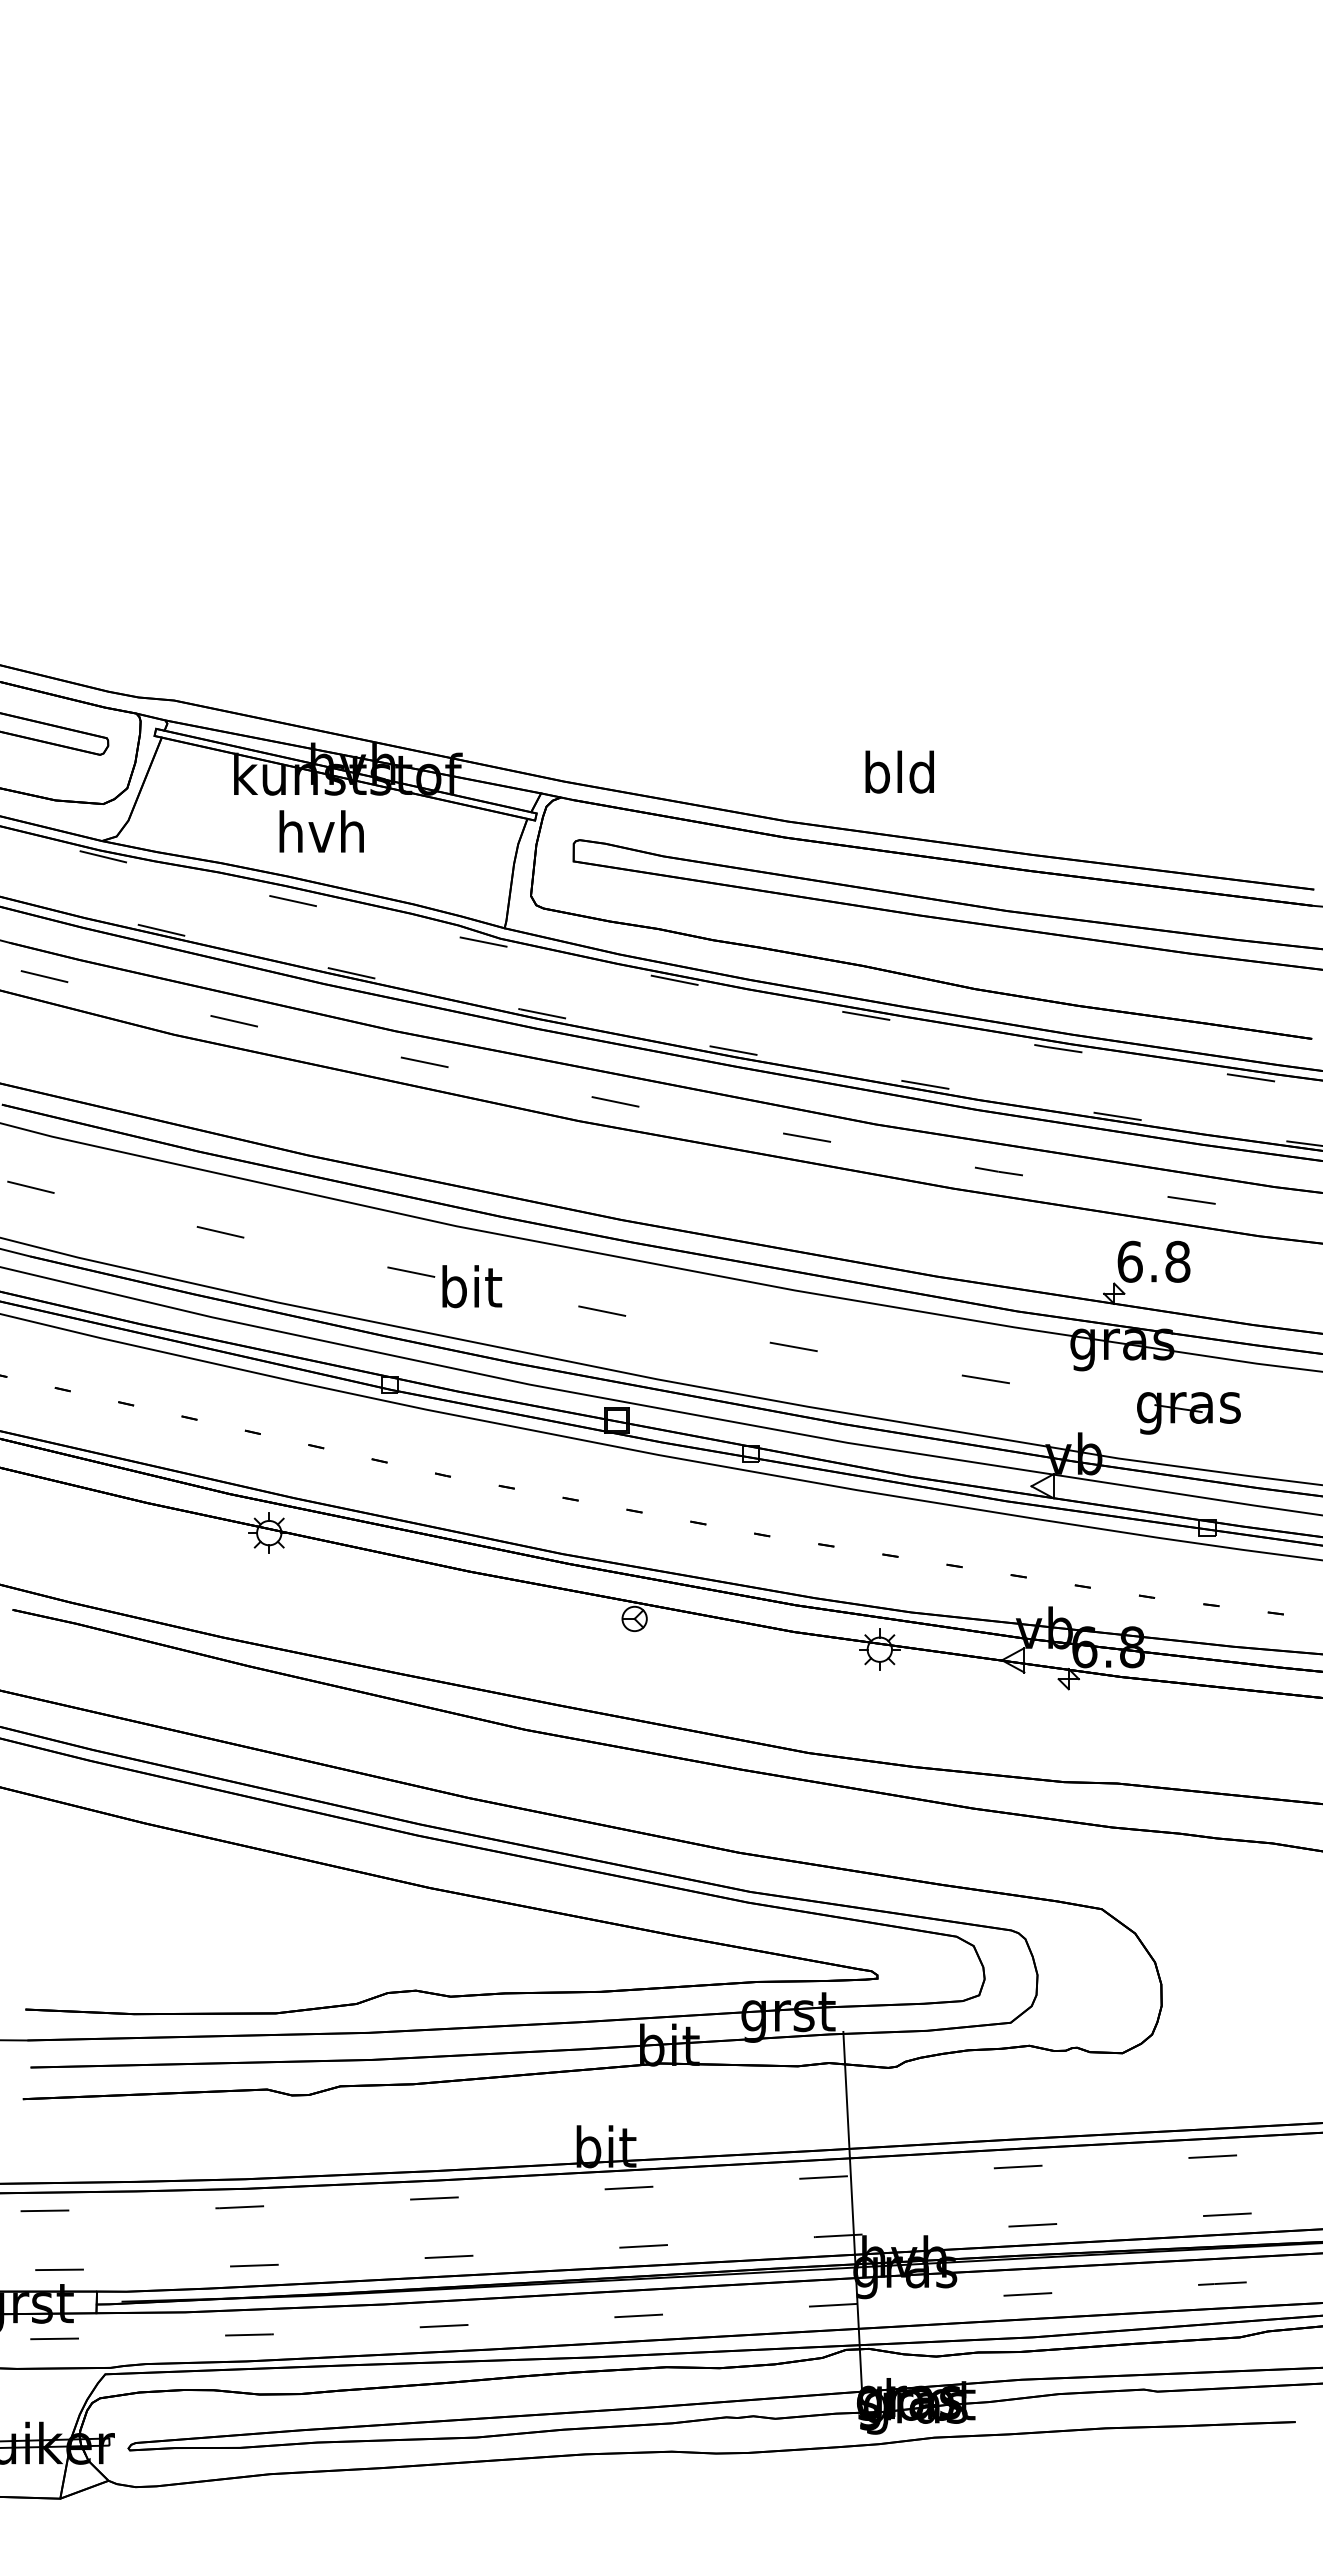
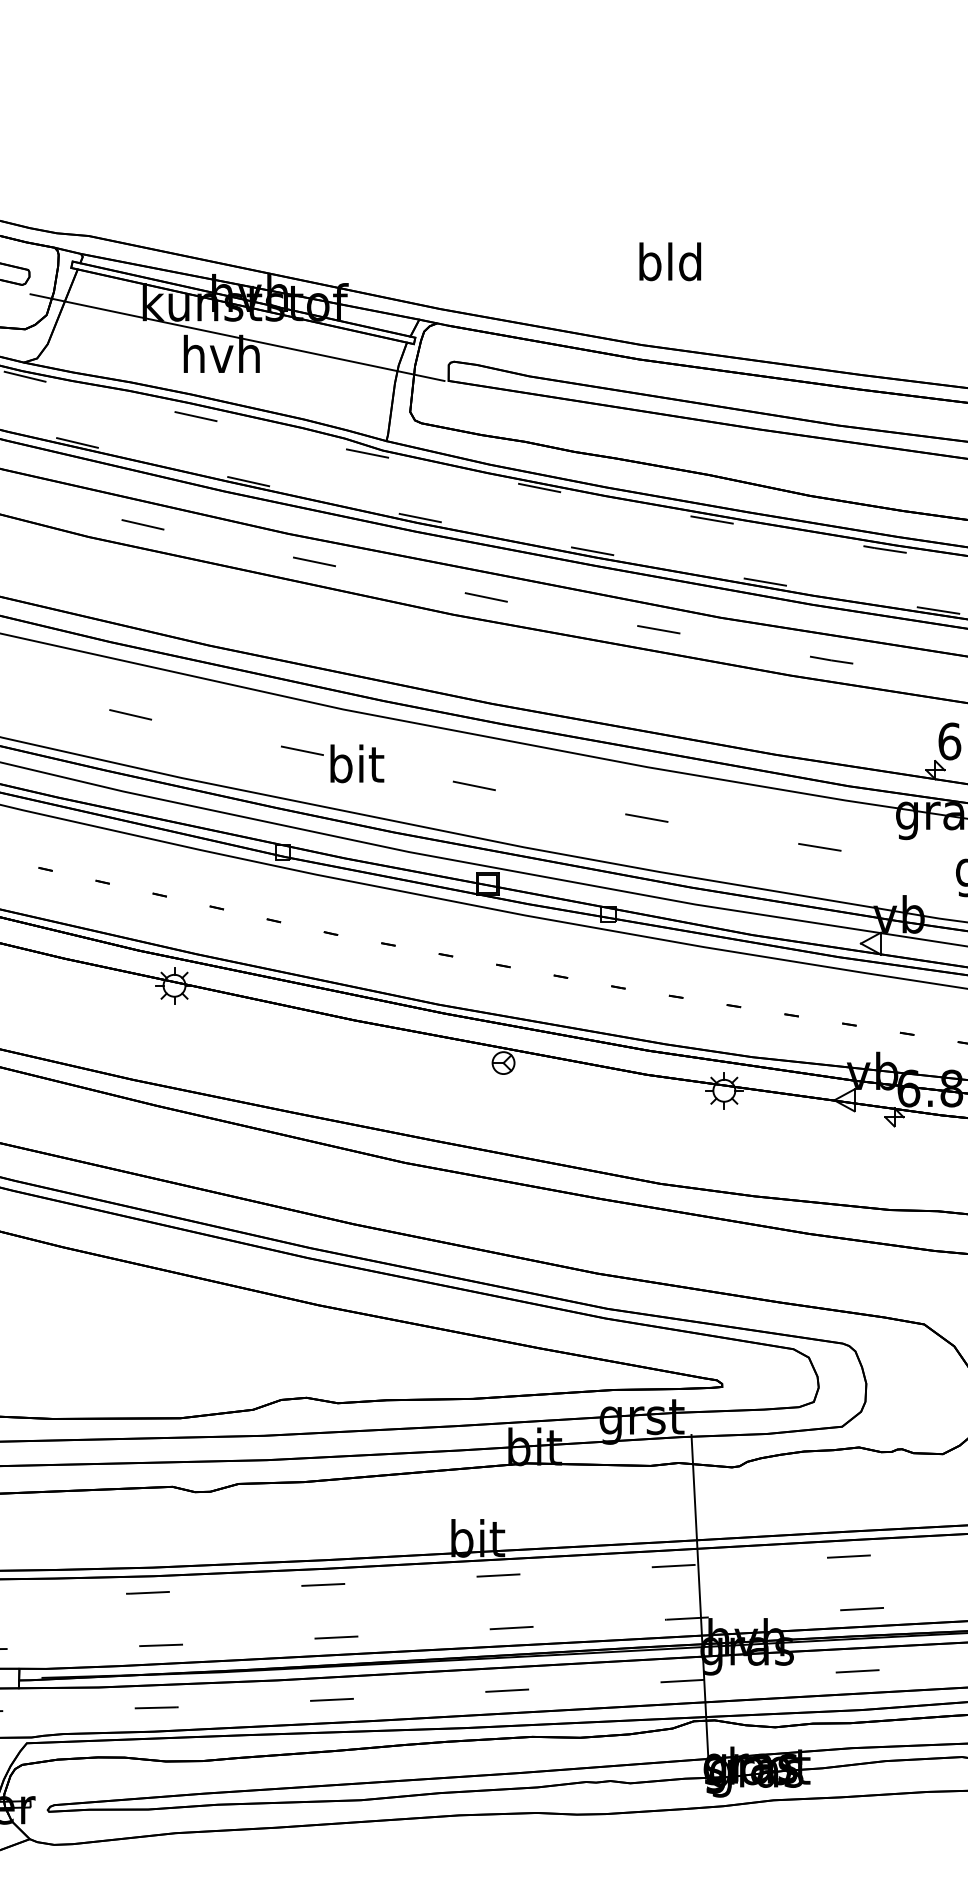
text: (899, 771) -> (670, 261), moved
line: (339, 813) -> (237, 337), added

